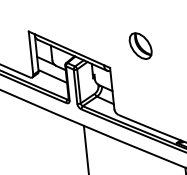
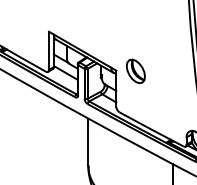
part: (140, 46) -> (135, 71), moved

